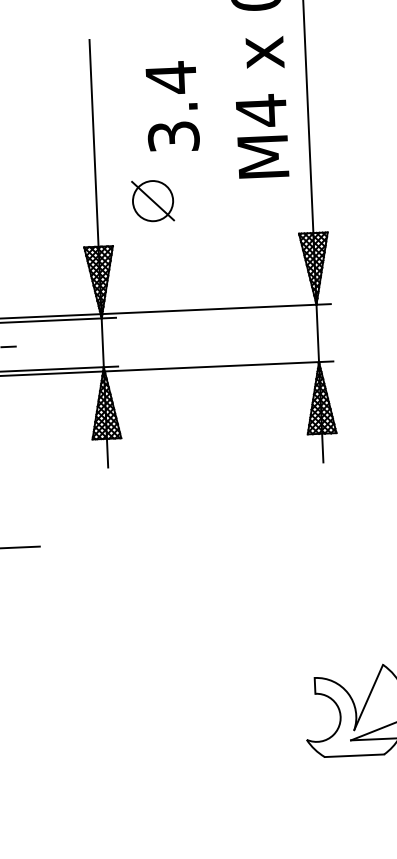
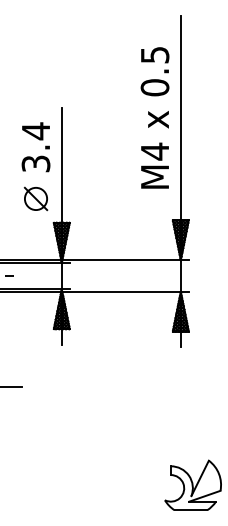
text: (171, 107) -> (35, 147), moved
part: (152, 200) -> (35, 198), moved

